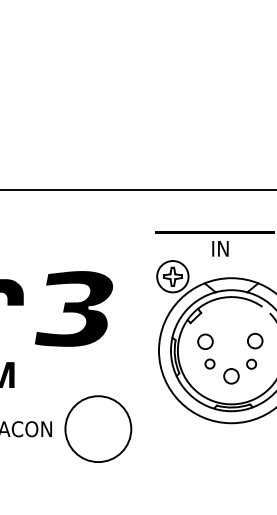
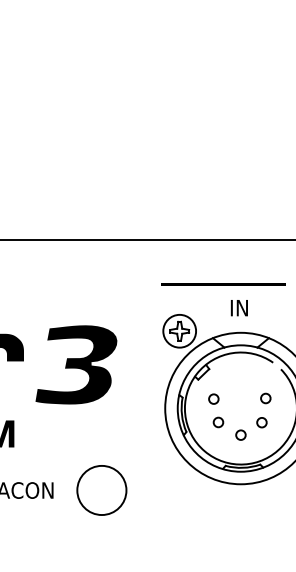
text: (219, 249) -> (238, 308), moved
circle: (205, 341) -> (213, 398), size x0.62
circle: (255, 341) -> (265, 398), size x0.62
circle: (231, 375) -> (240, 434), size x0.62
circle: (97, 429) -> (101, 490), size x0.71

